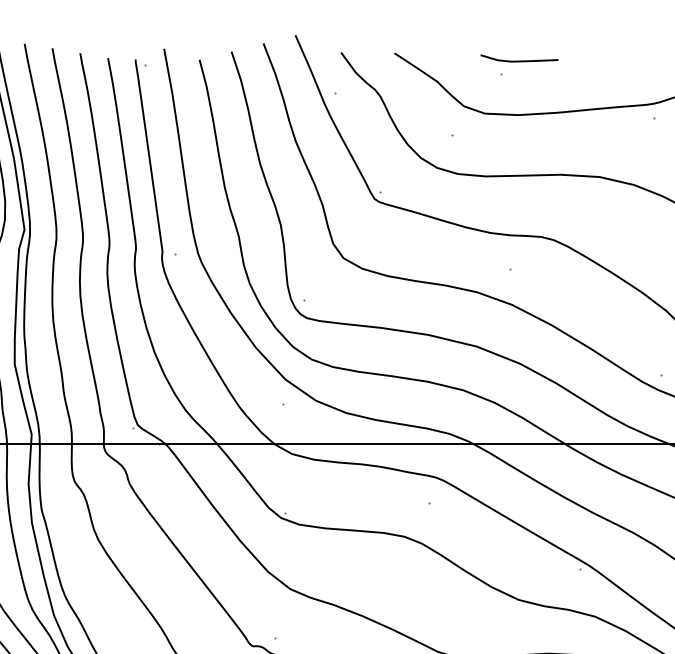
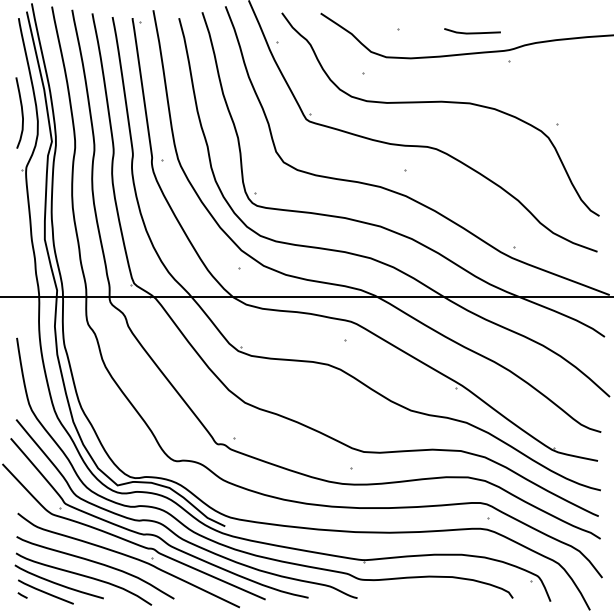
line: (519, 60) -> (472, 32), moved

